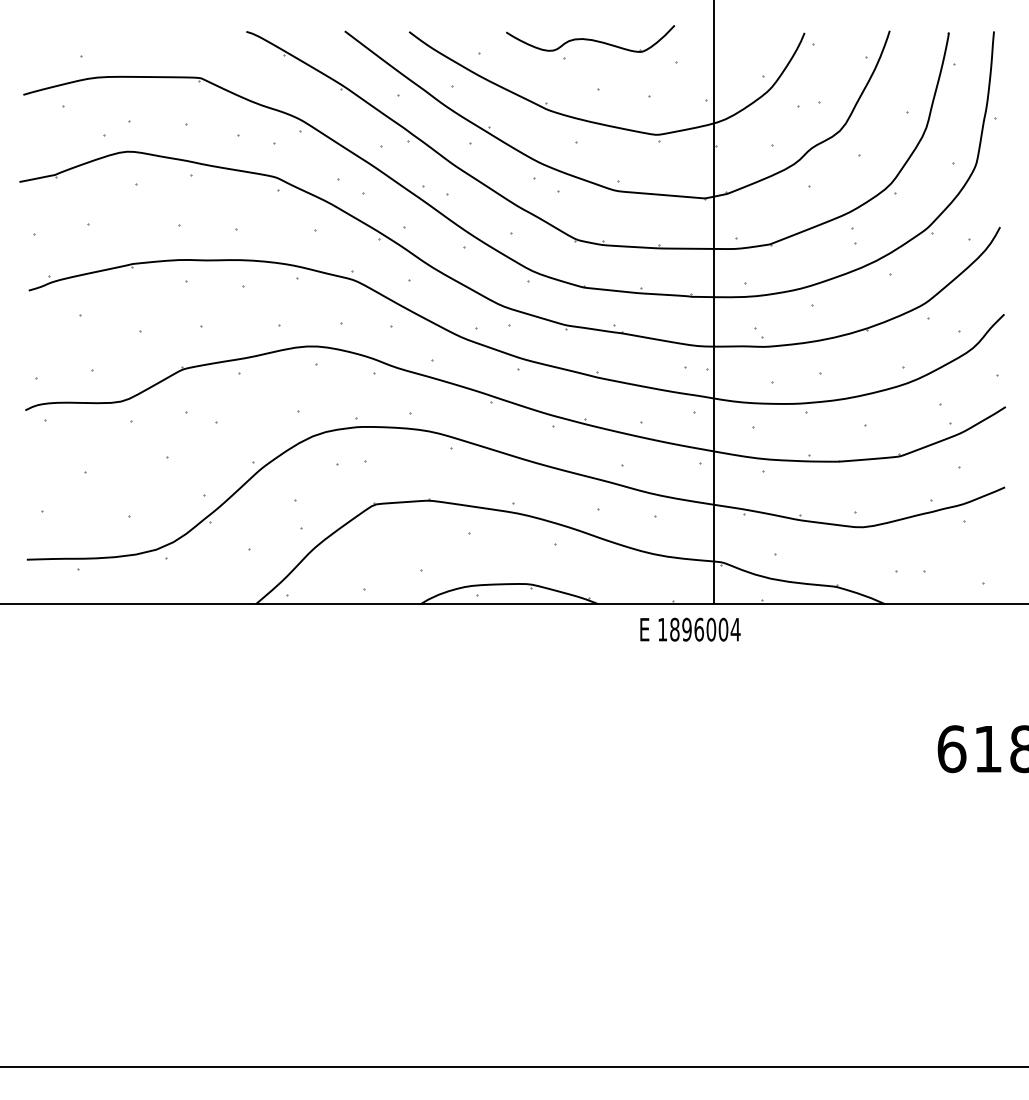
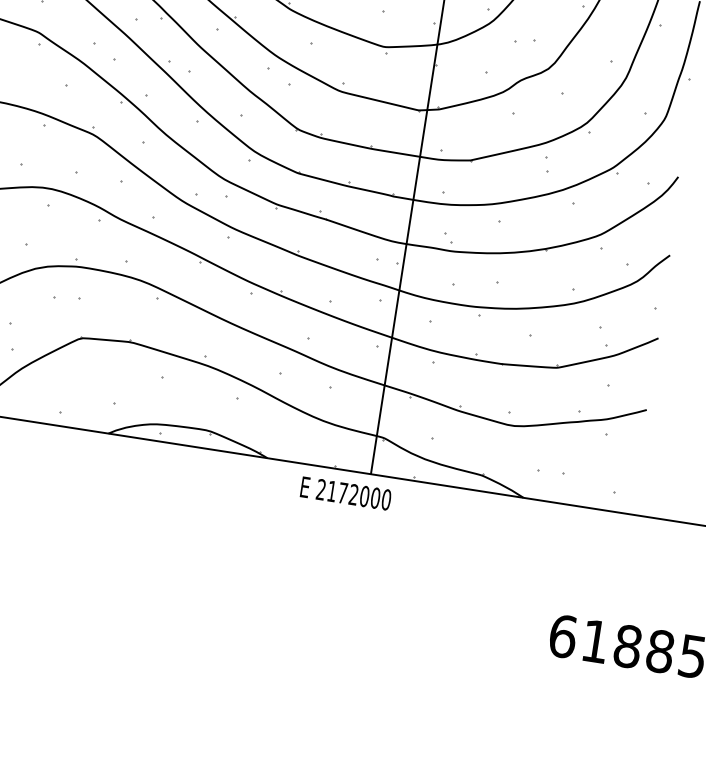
text: (699, 629) -> (354, 494), 1896004 -> 2172000

